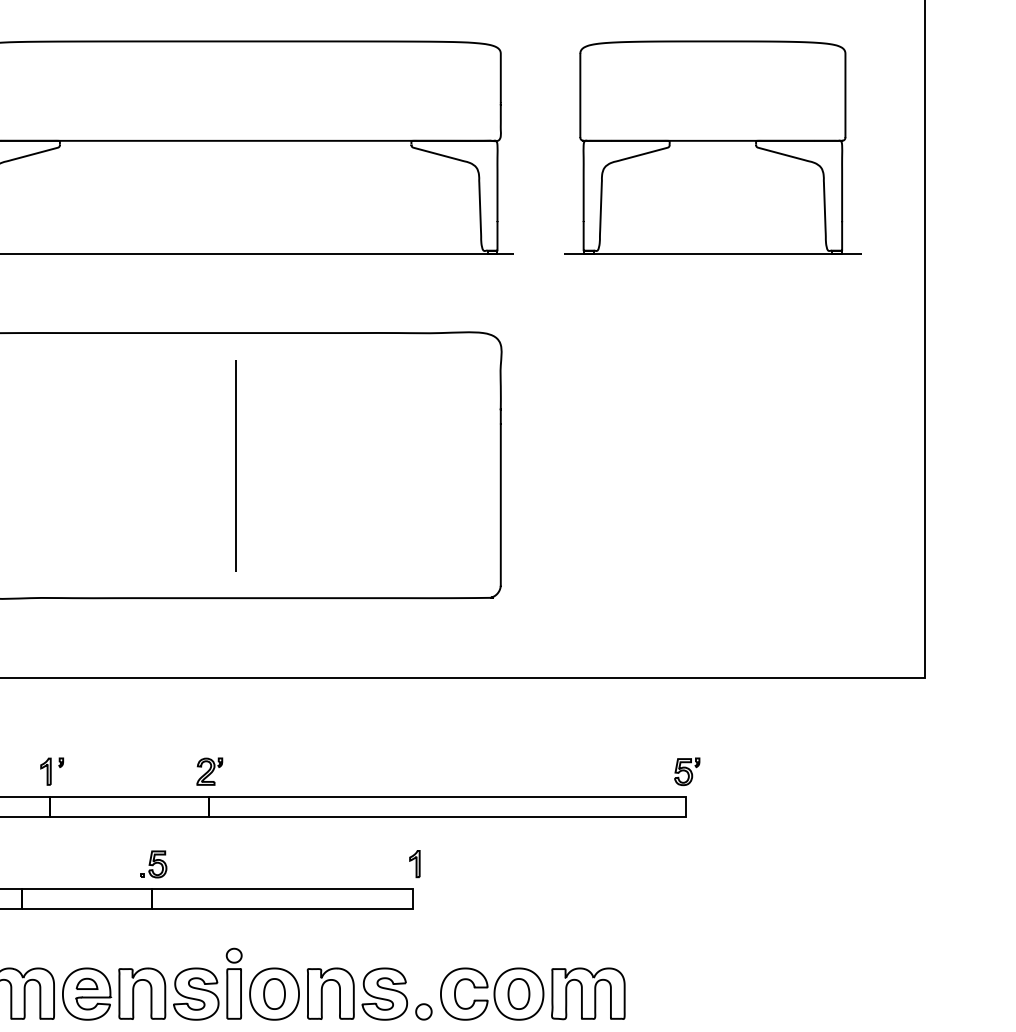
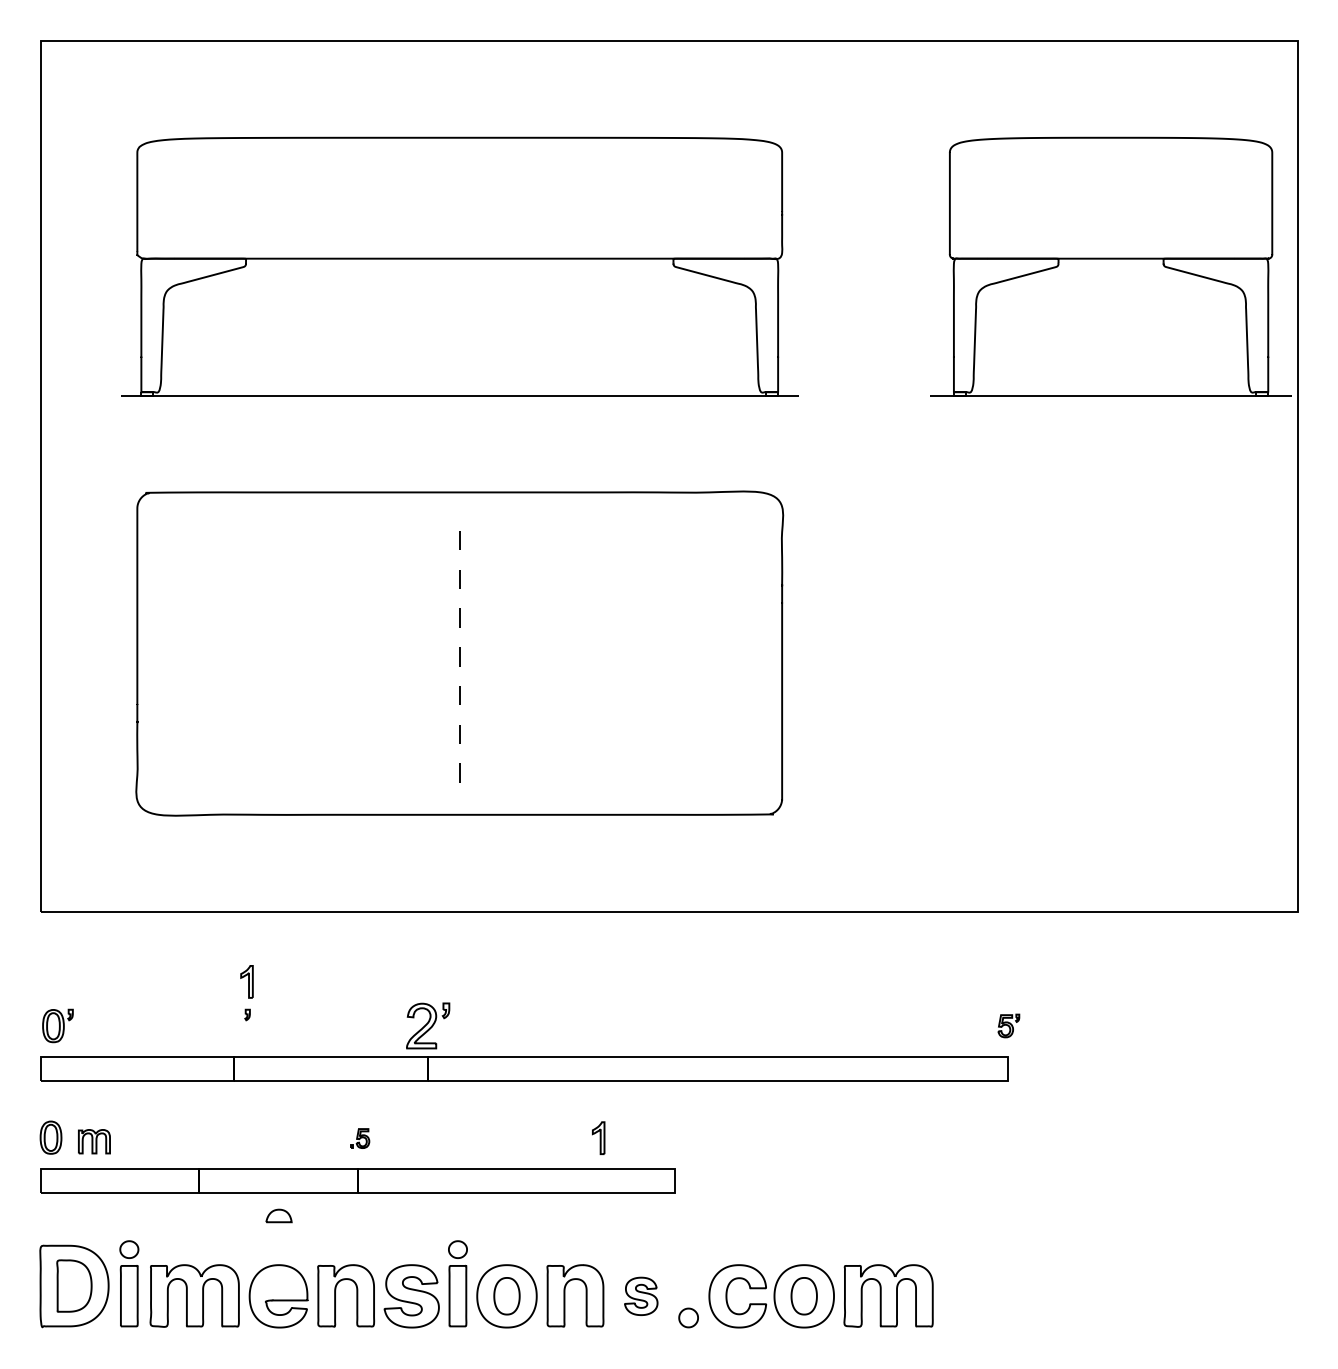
part: (712, 147) -> (1110, 266), moved
line: (235, 465) -> (459, 653), solid -> dashed
part: (45, 771) -> (246, 981), moved
part: (209, 771) -> (428, 1025), size x1.4
part: (686, 771) -> (1008, 1025), size x0.7
part: (414, 863) -> (598, 1137), moved
part: (153, 864) -> (359, 1138), size x0.6
part: (86, 983) -> (278, 1215), moved
part: (385, 994) -> (641, 1296), size x0.6

